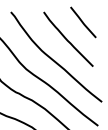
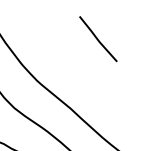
curve: (67, 39) -> (74, 64), removed

